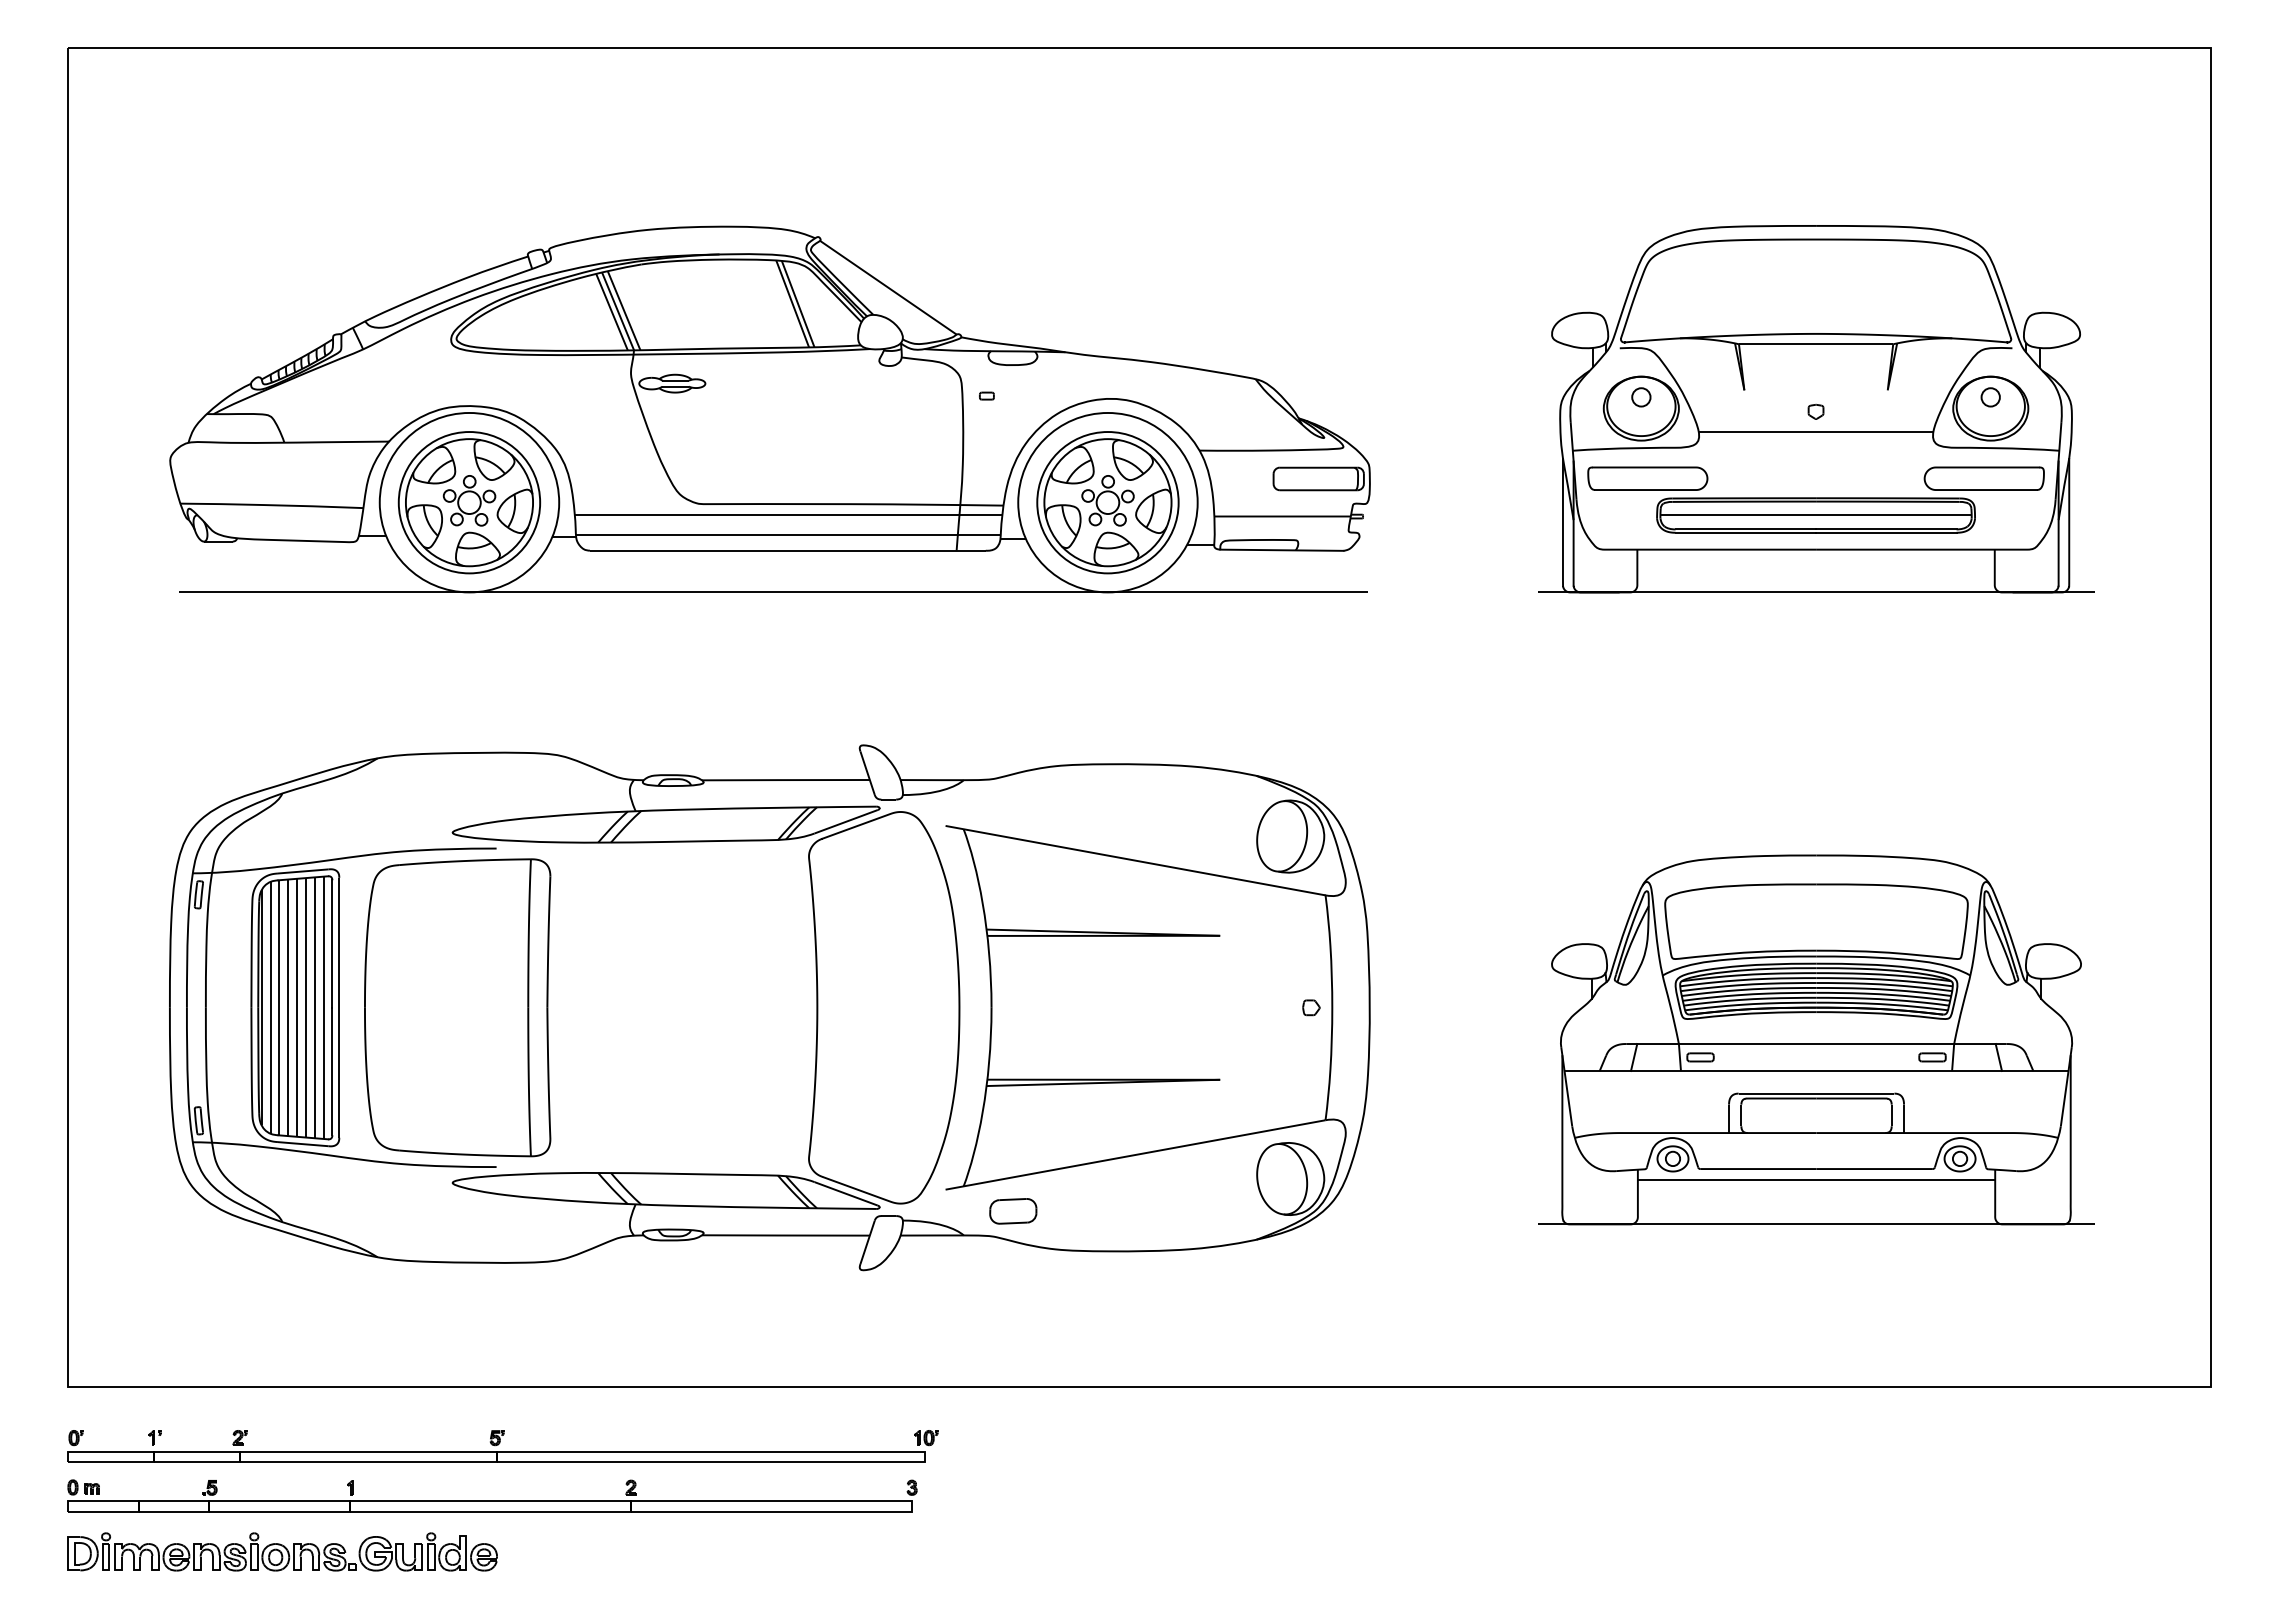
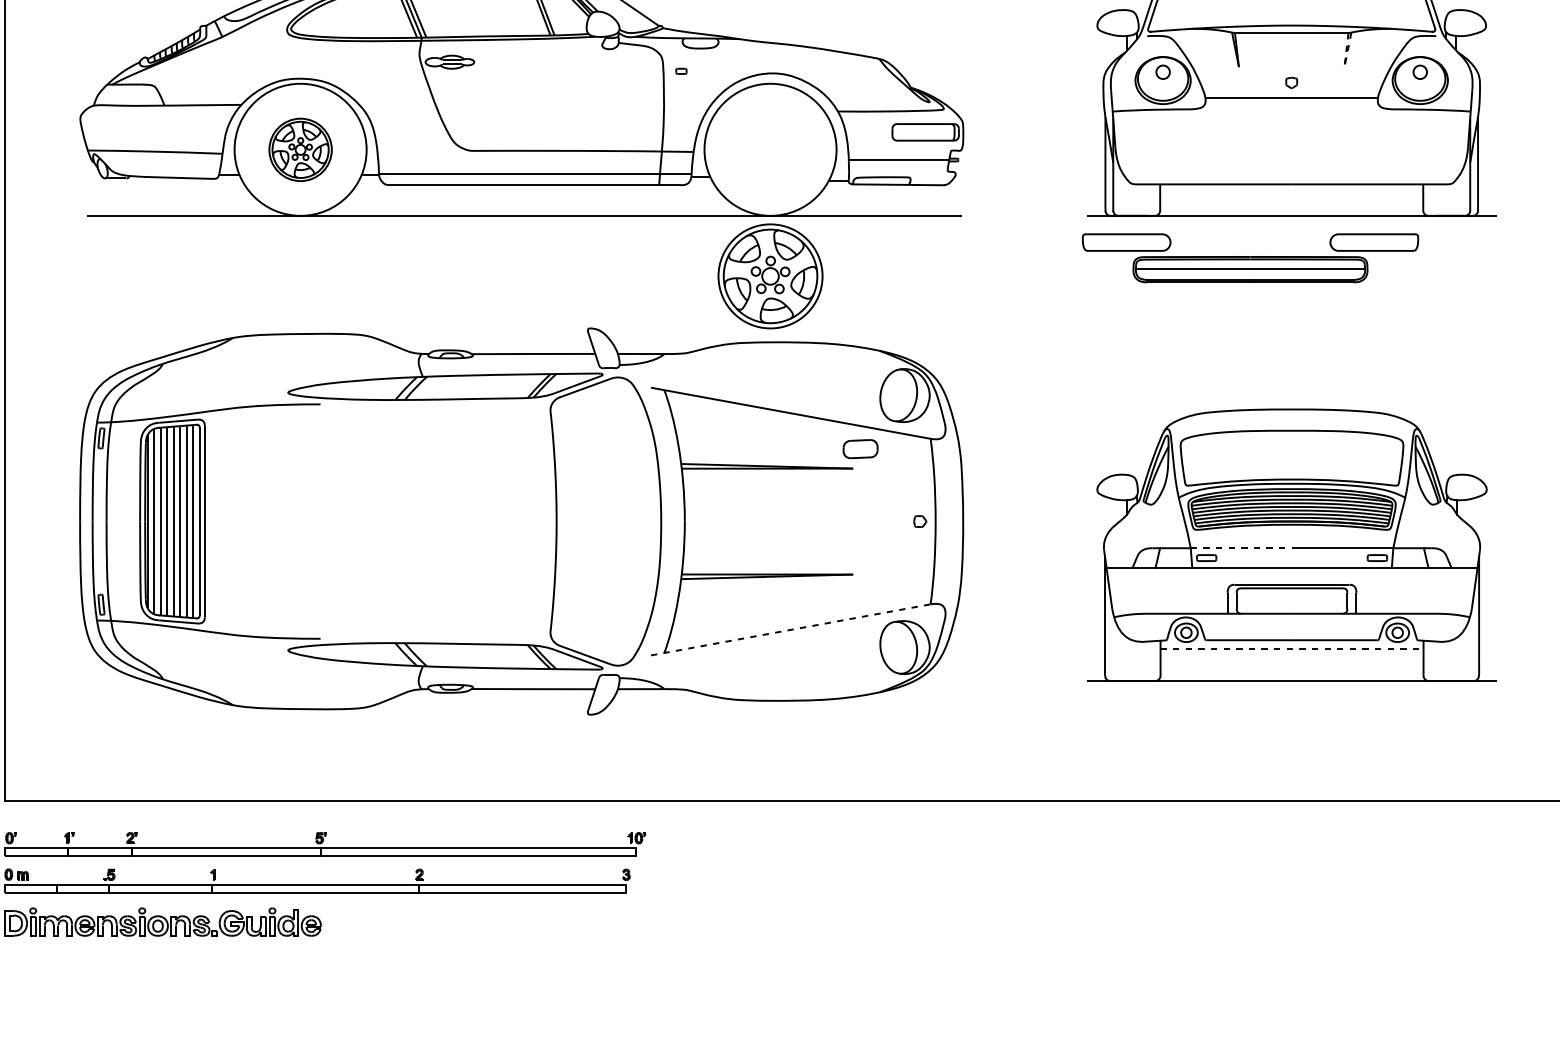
line: (1887, 390) -> (1344, 67), solid -> dashed
part: (1815, 499) -> (1250, 257), moved
part: (469, 502) -> (300, 149), size x0.6
part: (1107, 502) -> (770, 276), moved
line: (788, 514) -> (535, 158), removed
part: (457, 1007) -> (291, 521), removed
line: (1747, 1044) -> (1241, 548), solid -> dashed
line: (1136, 1154) -> (791, 629), solid -> dashed
line: (1816, 1180) -> (1292, 648), solid -> dashed
part: (1013, 1211) -> (860, 449), moved

